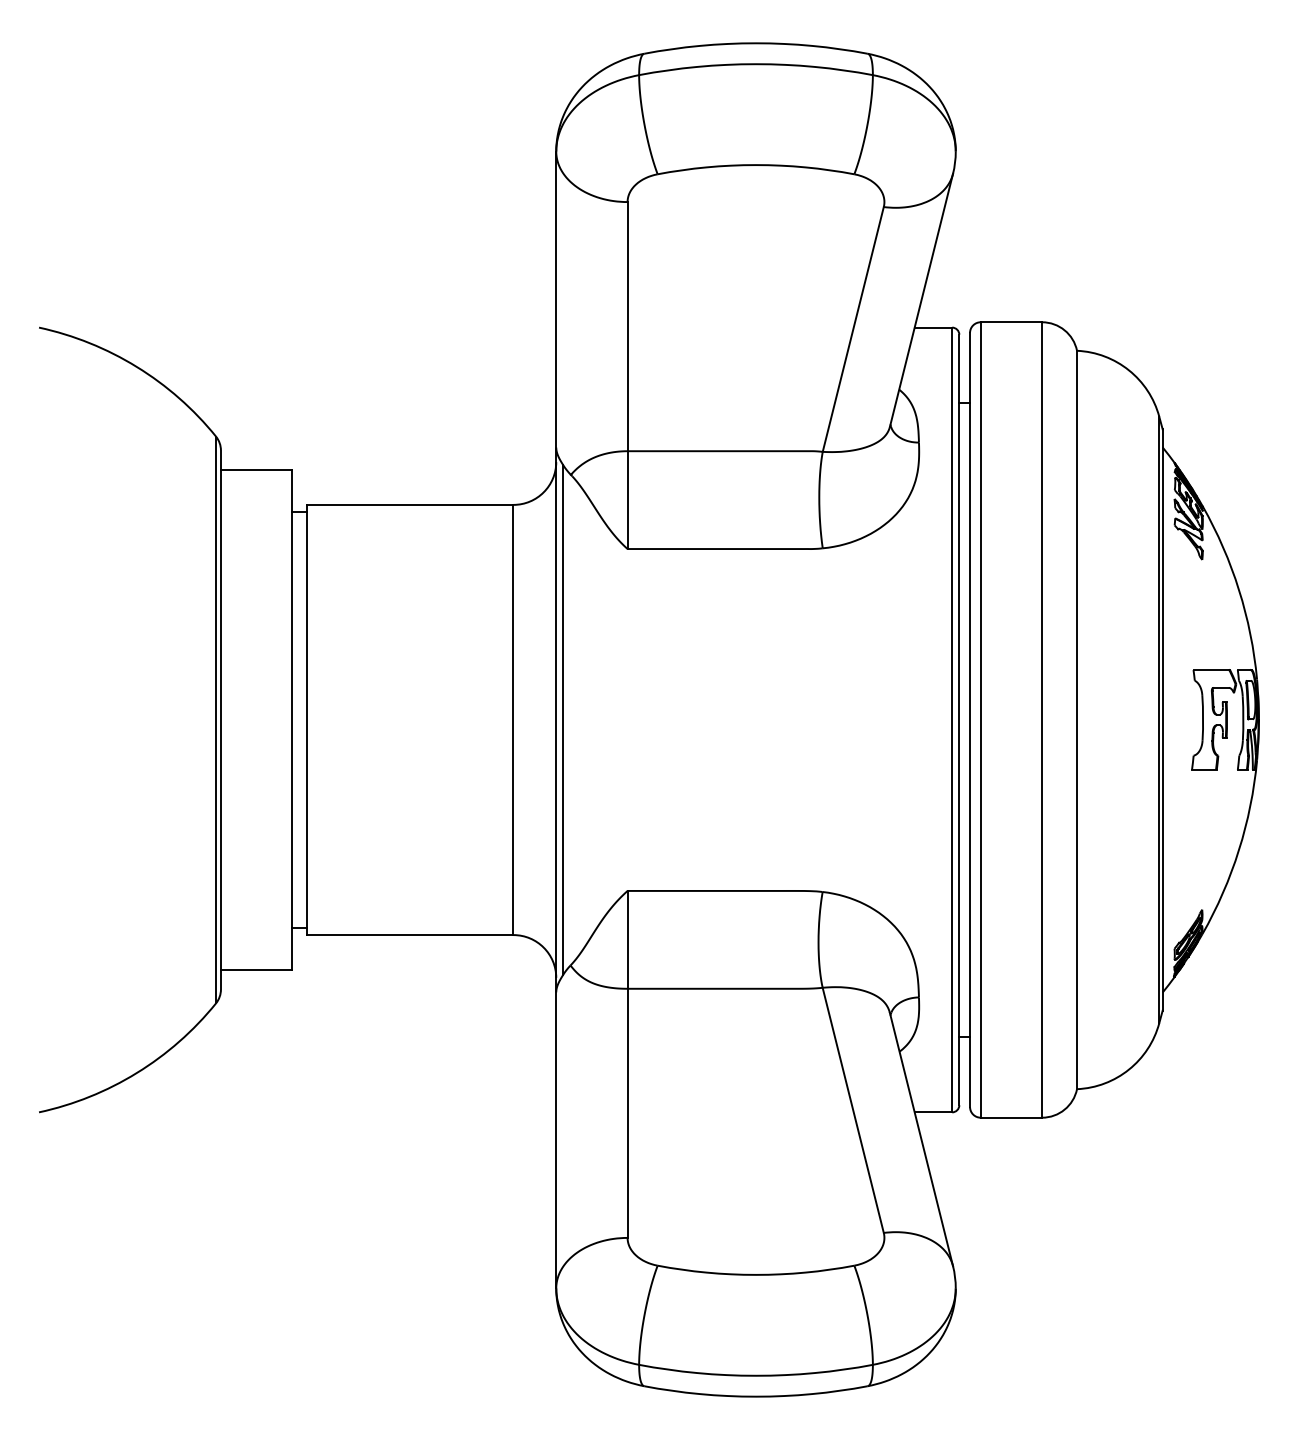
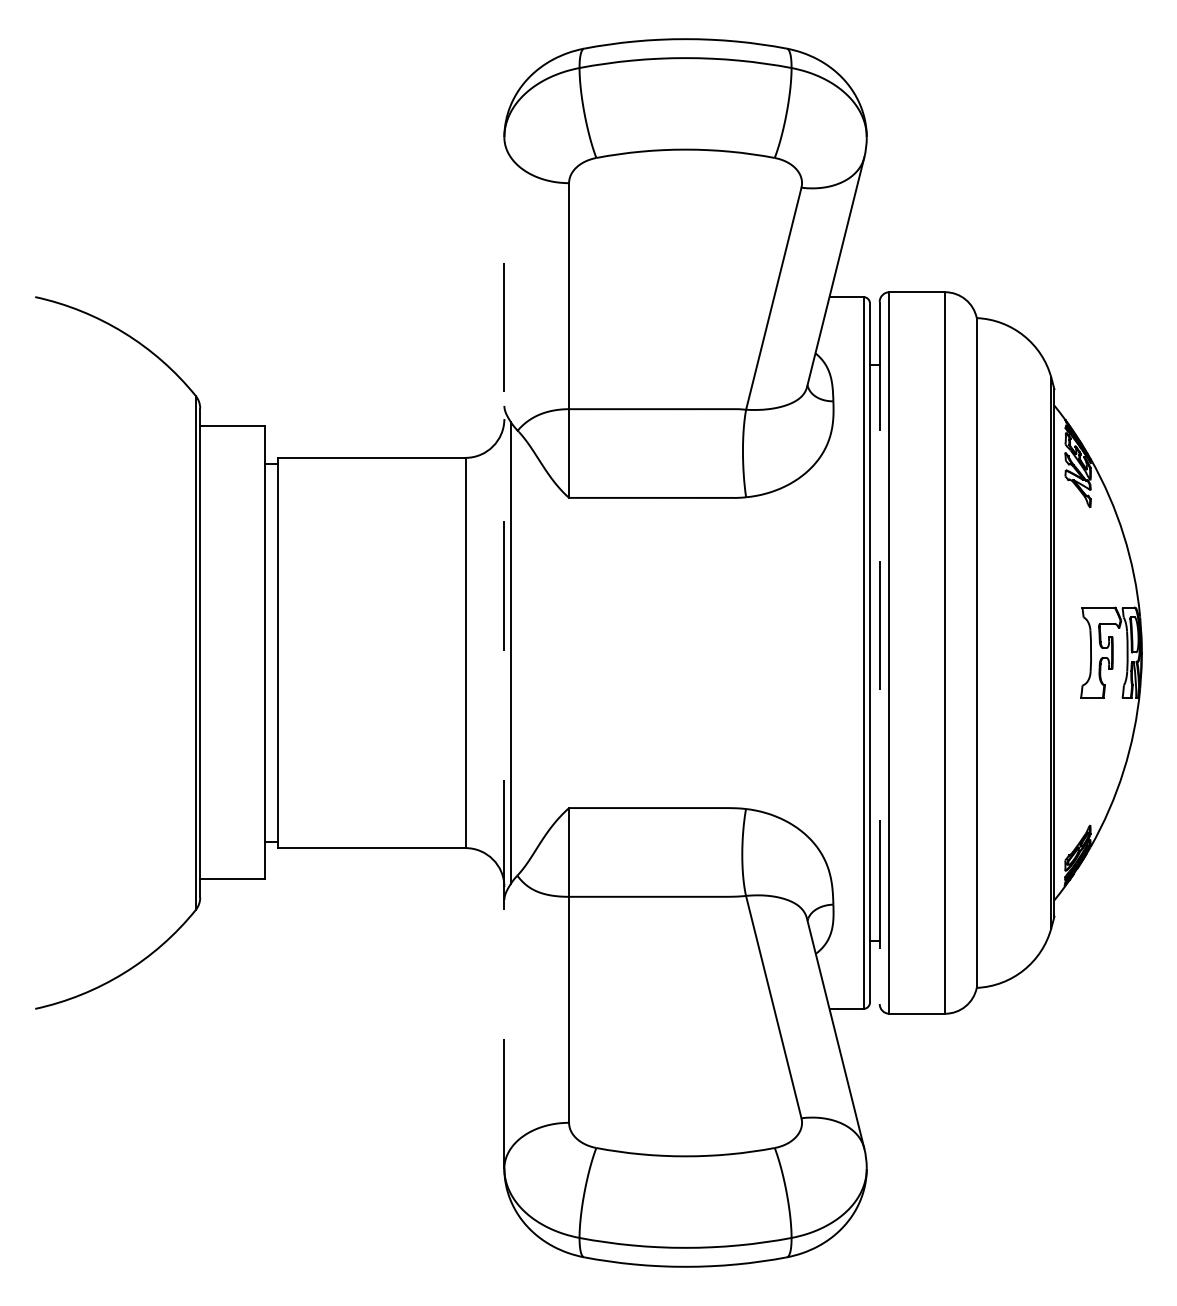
line: (556, 719) -> (504, 652), solid -> dashed
line: (969, 720) -> (879, 653), solid -> dashed

